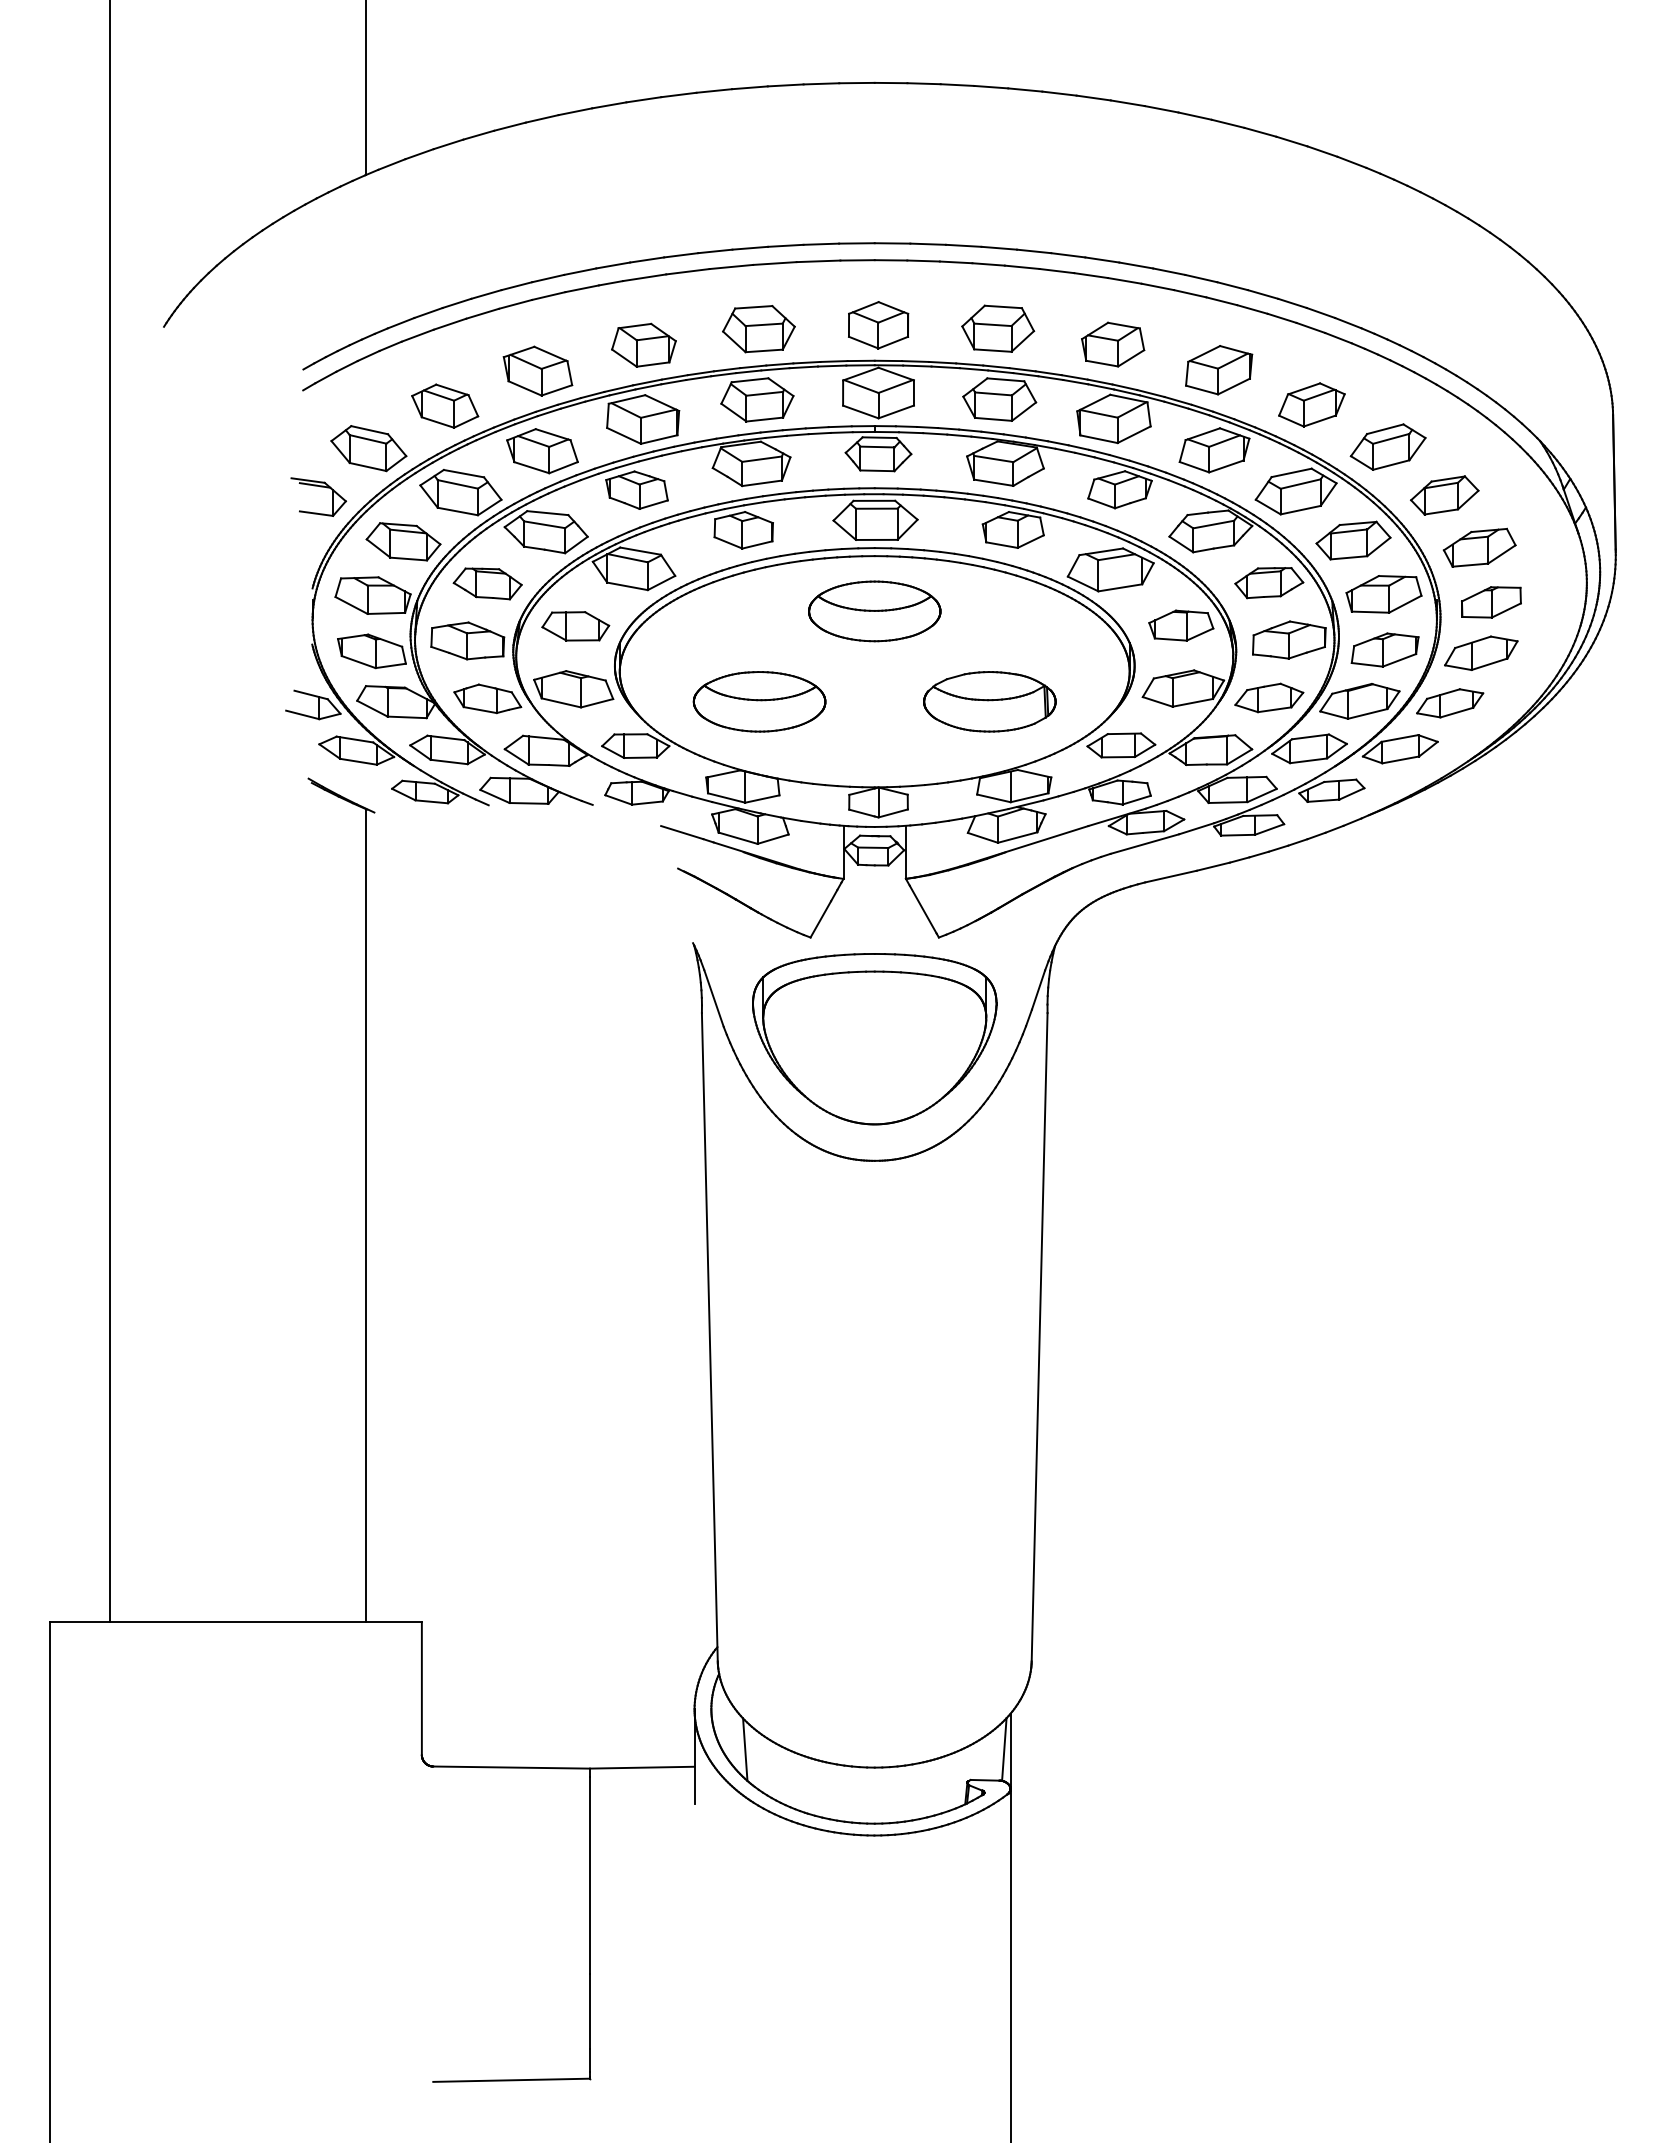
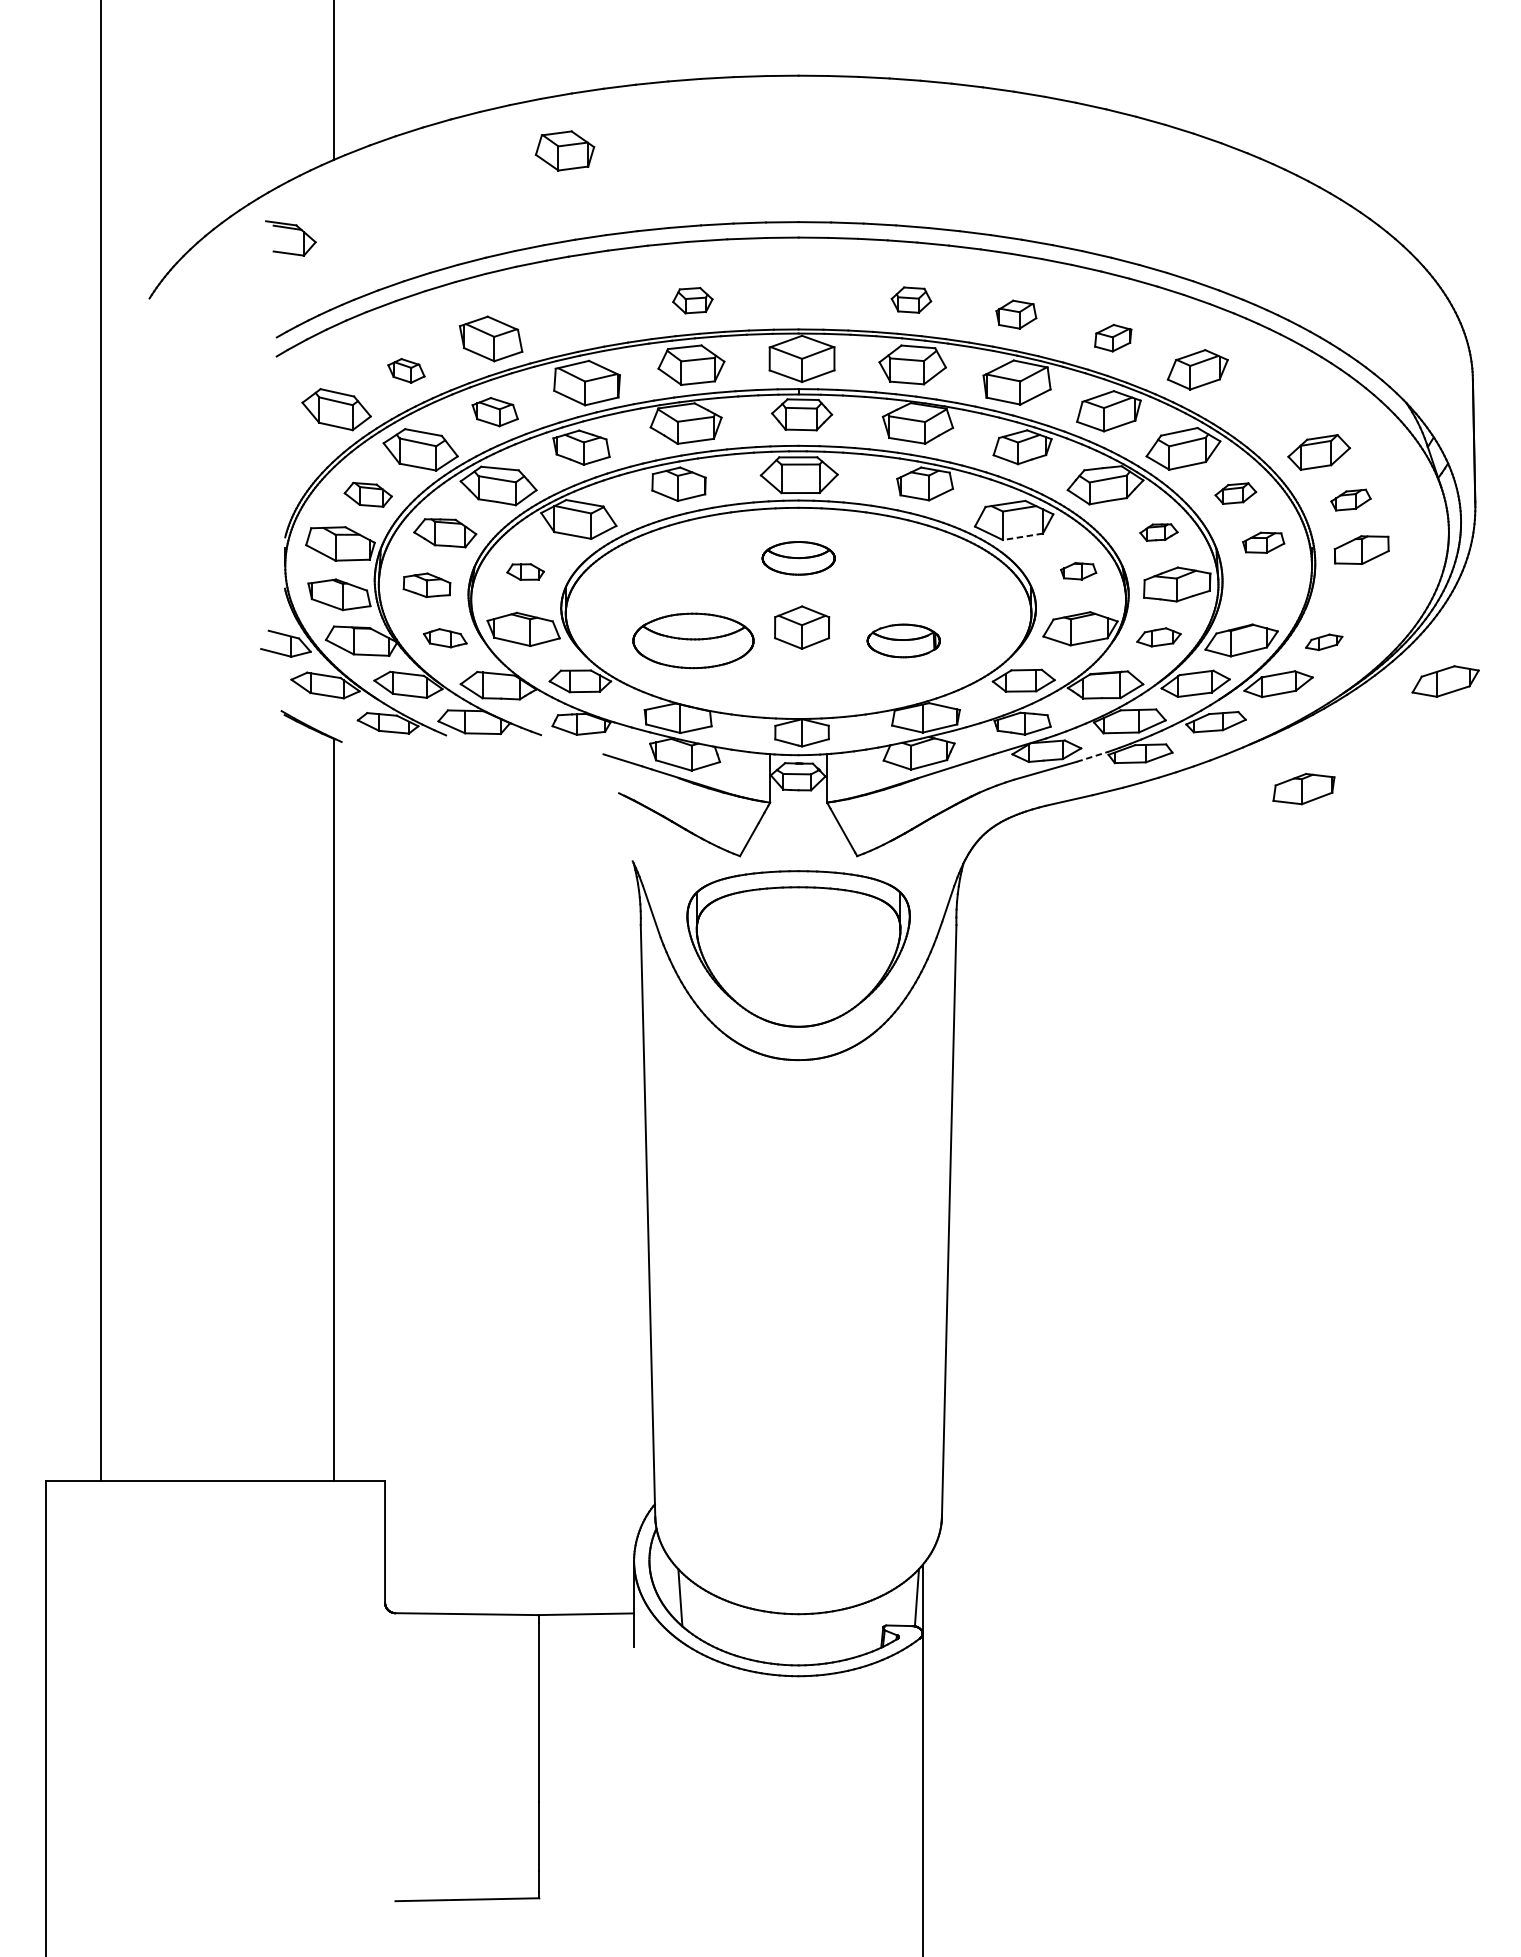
part: (878, 325) -> (802, 627), moved
part: (998, 328) -> (911, 299), size x0.6
part: (758, 329) -> (692, 300), size x0.6
part: (643, 344) -> (564, 150), moved
part: (1113, 344) -> (1016, 314), size x0.7
part: (1219, 370) -> (1113, 338), size x0.6
part: (445, 405) -> (406, 370), size x0.6
part: (1387, 446) -> (1266, 407), removed
part: (542, 451) -> (495, 412), size x0.7
part: (320, 487) -> (292, 229), moved
part: (1353, 540) -> (1235, 493), size x0.6
part: (403, 541) -> (368, 494), size x0.7
part: (1479, 547) -> (1350, 499), size x0.6
part: (1269, 583) -> (1159, 532), size x0.6
line: (1119, 587) -> (1022, 536), solid -> dashed
part: (1383, 594) -> (1263, 542), size x0.6
part: (874, 611) -> (798, 558), size x0.6
part: (1181, 625) -> (1078, 571), size x0.6
part: (575, 626) -> (525, 572), size x0.6
part: (467, 640) -> (426, 584), size x0.7
part: (1384, 649) -> (1303, 788), moved
part: (1481, 652) -> (1445, 680), moved
part: (1269, 697) -> (1159, 636), size x0.7
part: (487, 698) -> (444, 637), size x0.7
part: (989, 701) -> (903, 640), size x0.6
part: (1450, 703) -> (1324, 642), size x0.6
line: (1197, 828) -> (1093, 756), solid -> dashed

